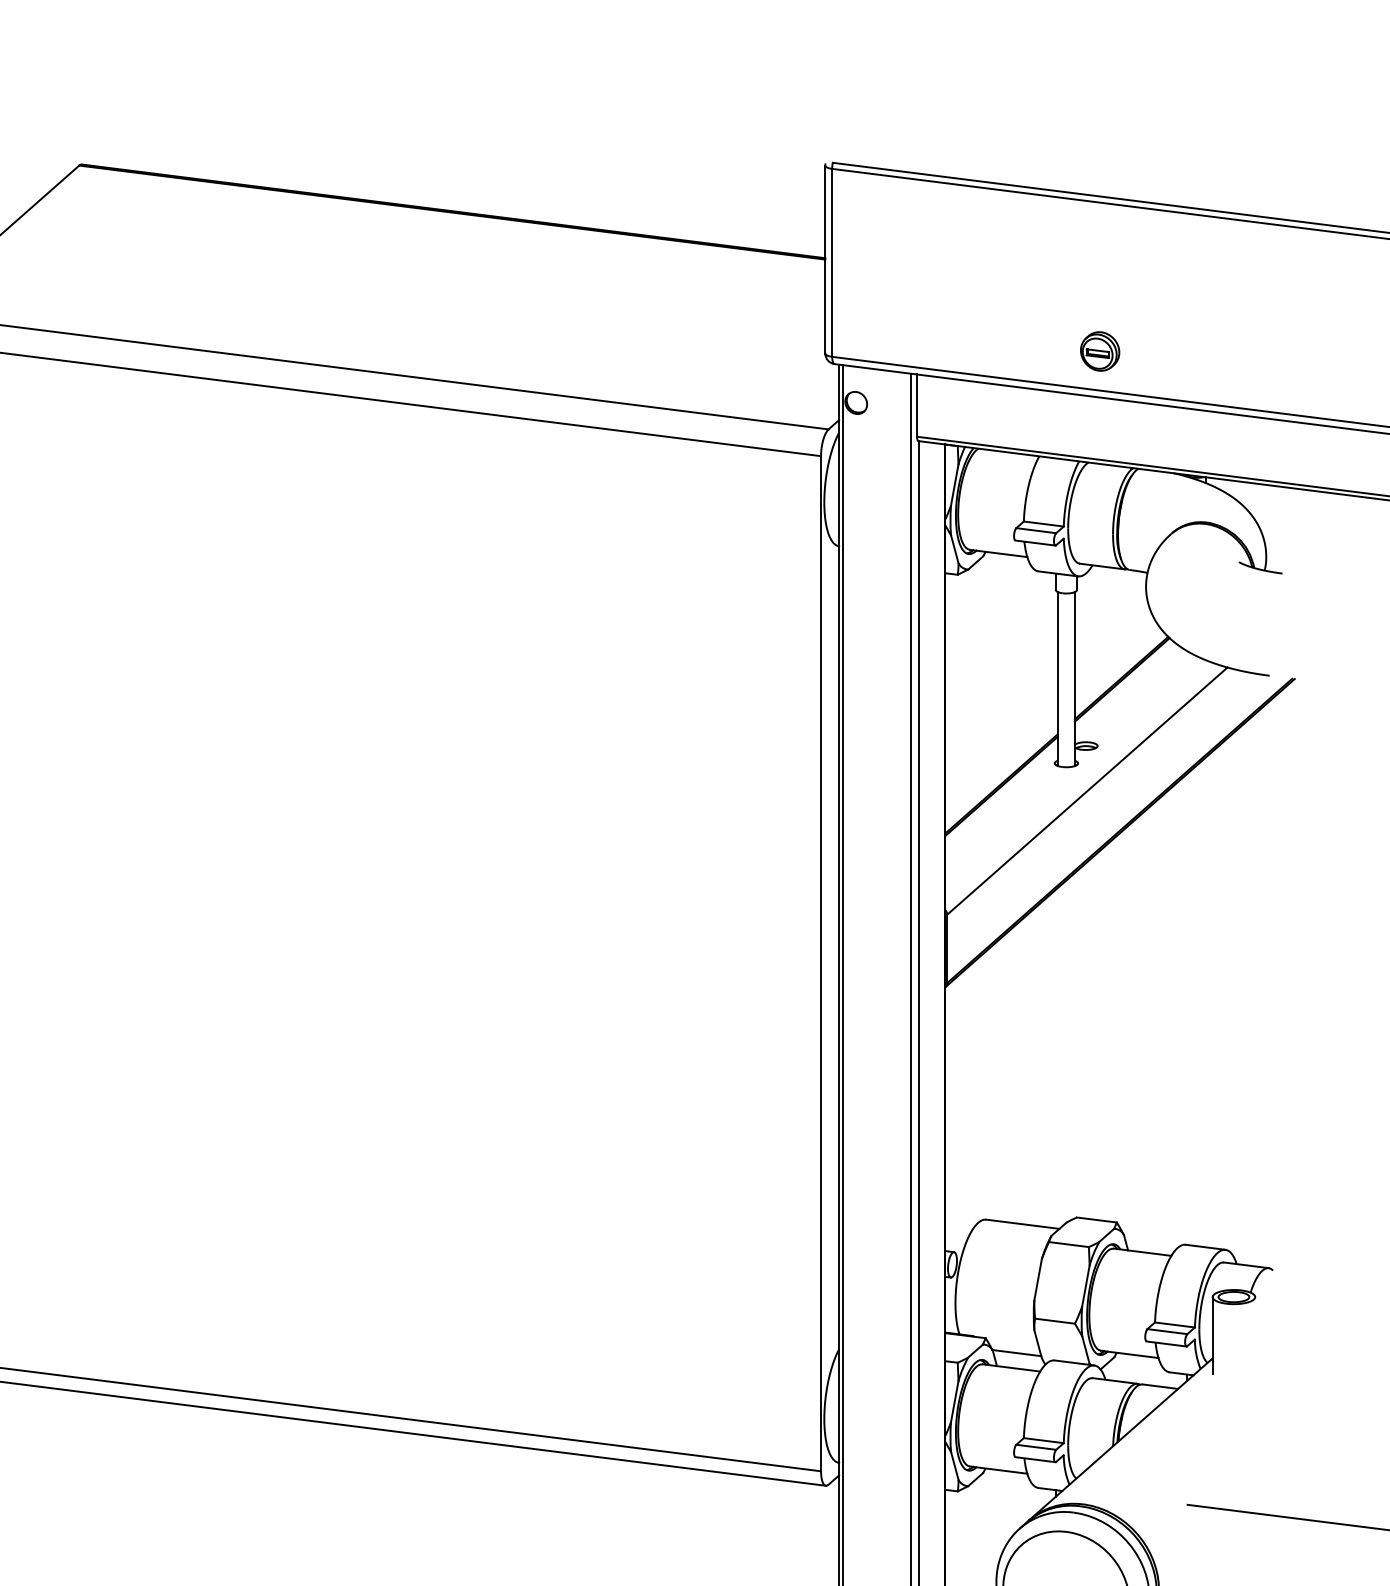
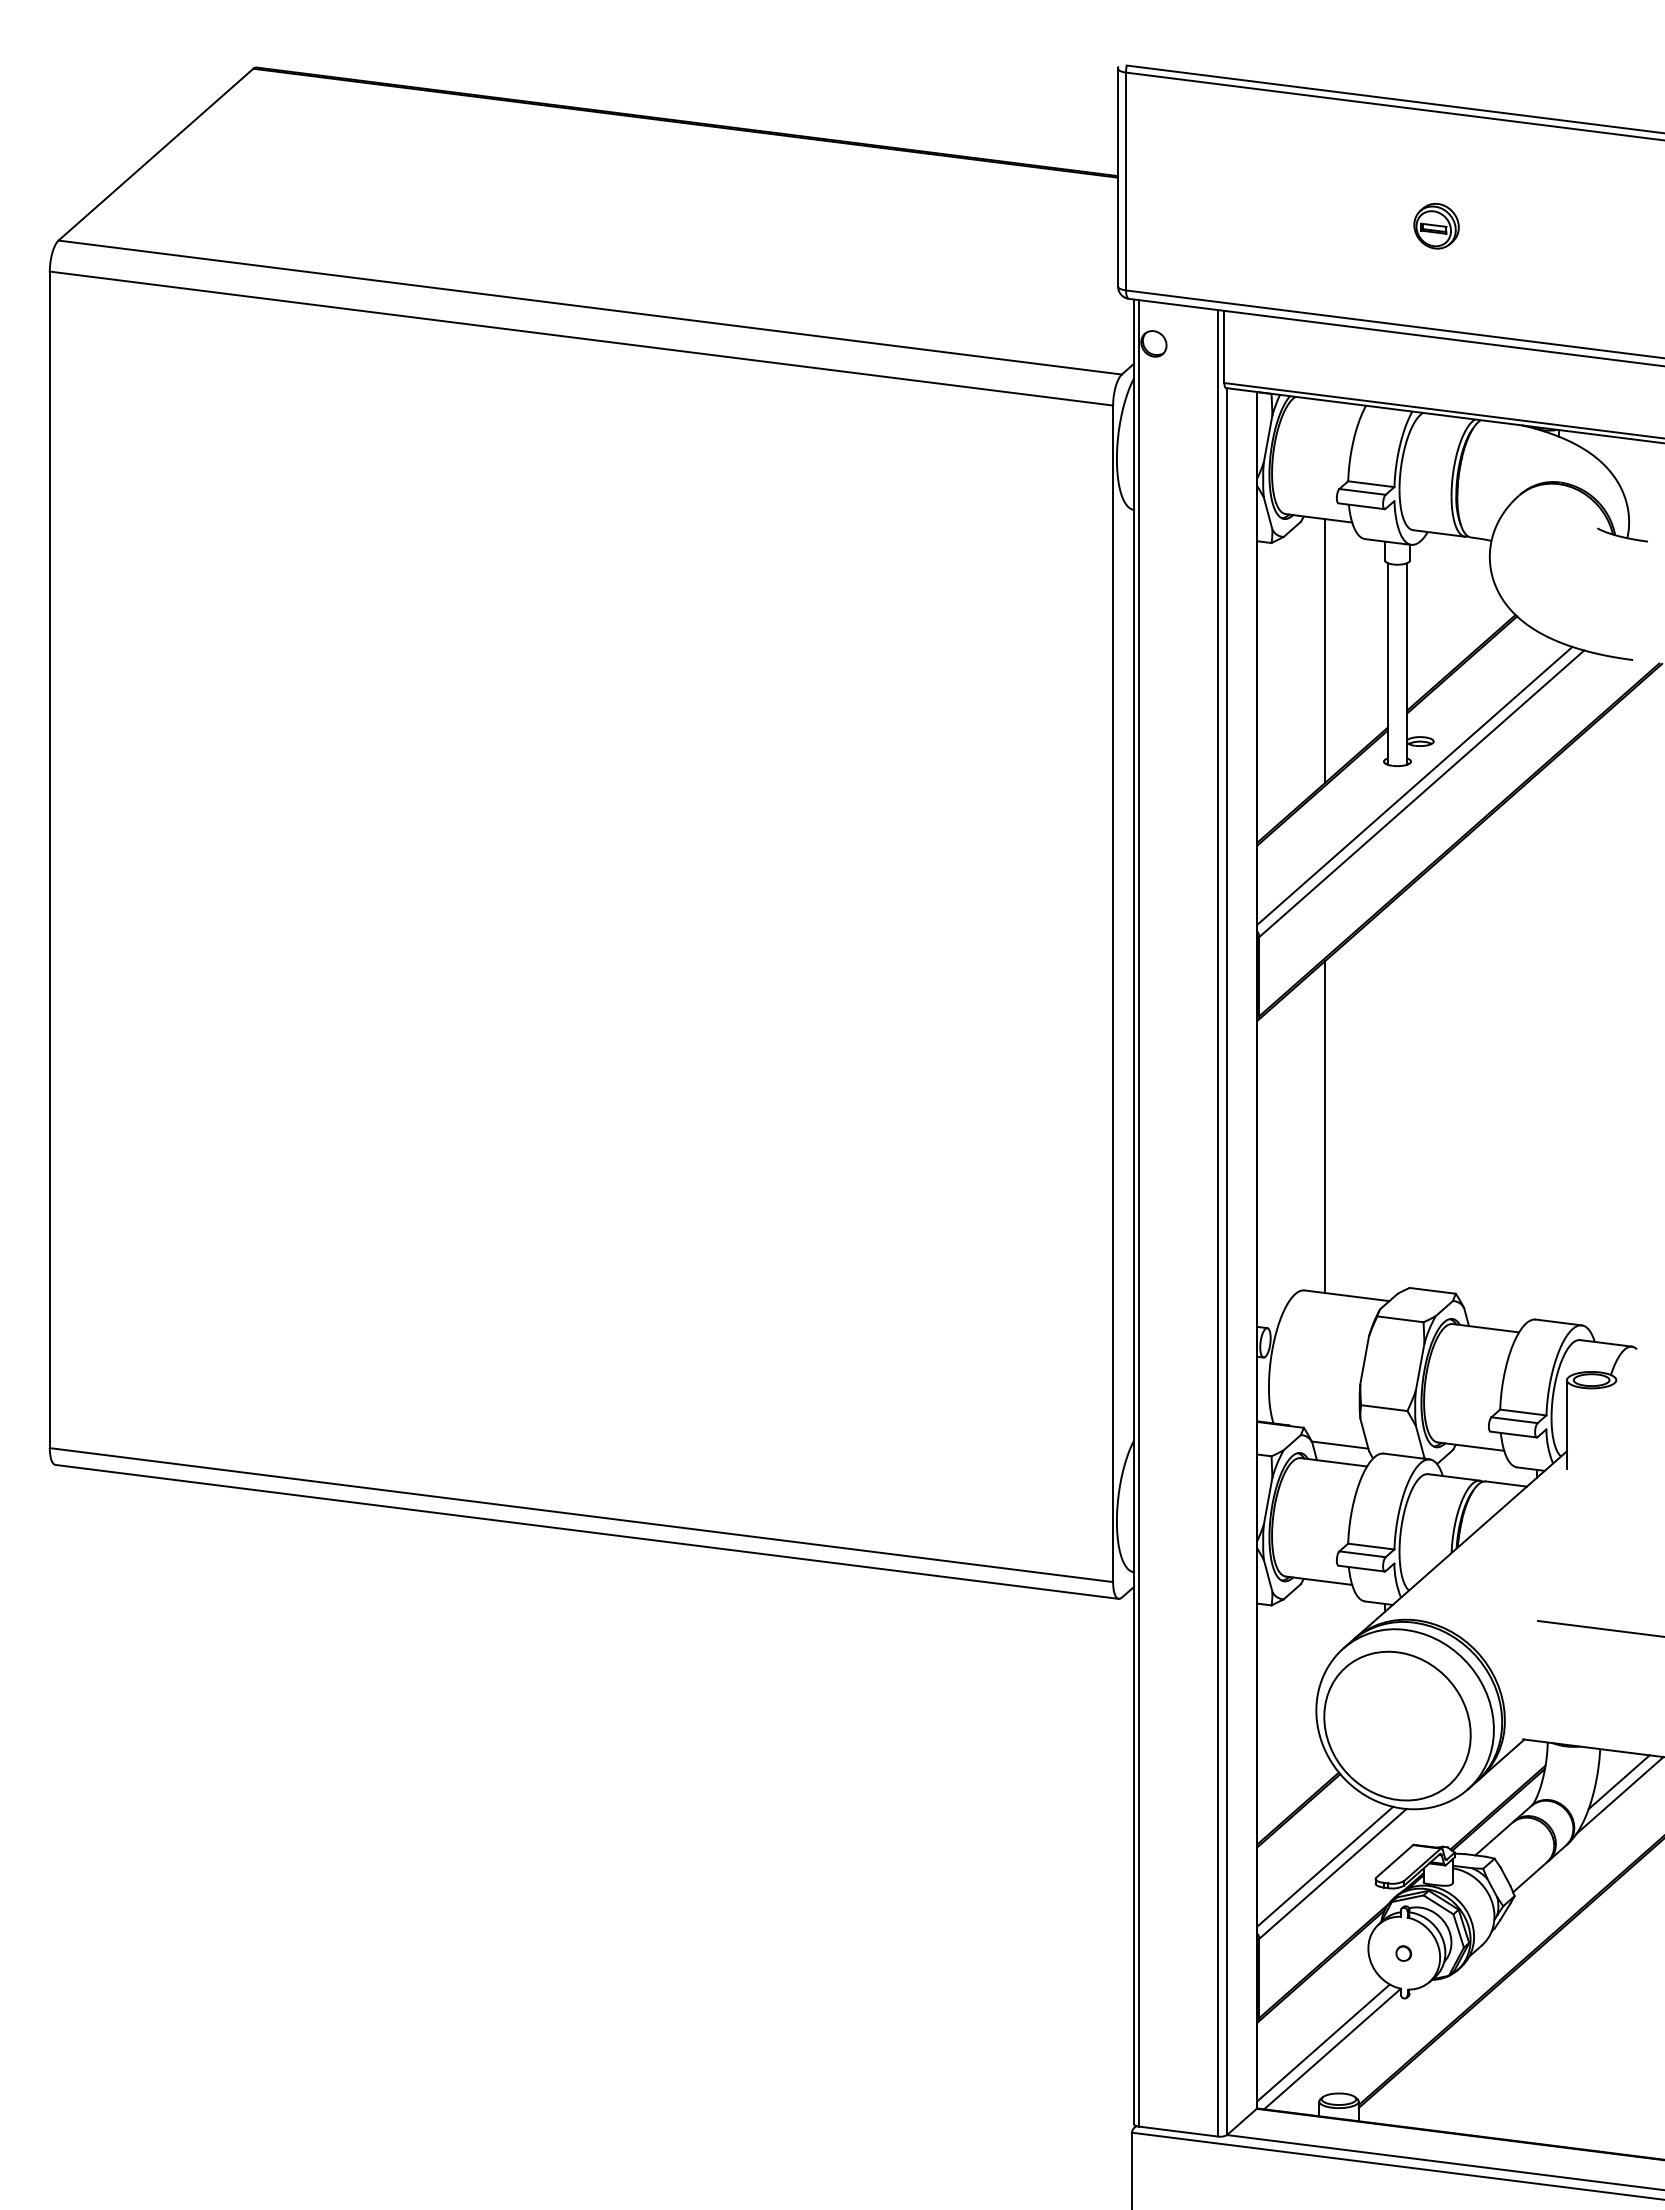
part: (1100, 350) -> (1436, 225), moved
line: (1004, 667) -> (1325, 650), added
line: (1081, 783) -> (1414, 785), added
line: (1004, 1078) -> (1325, 1126), added

